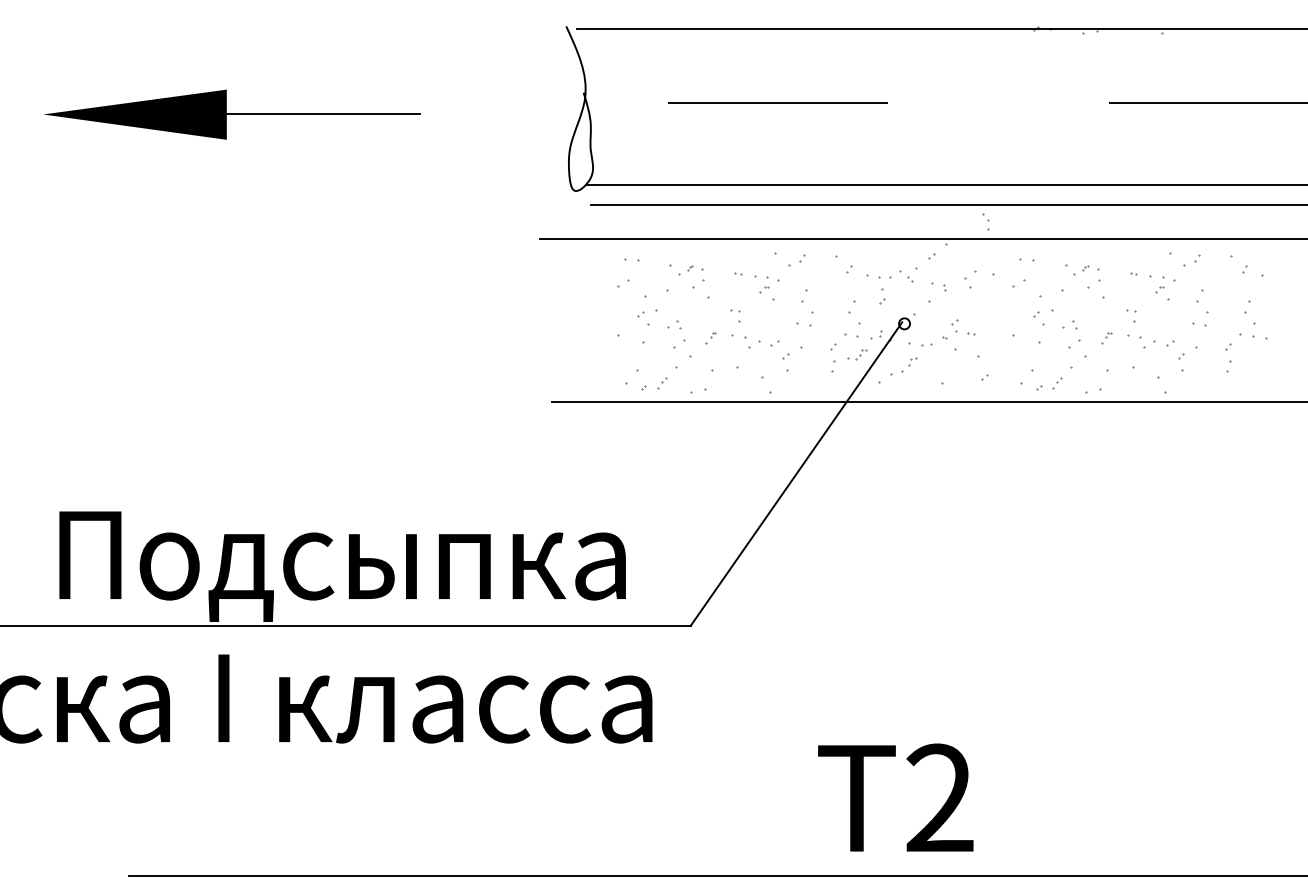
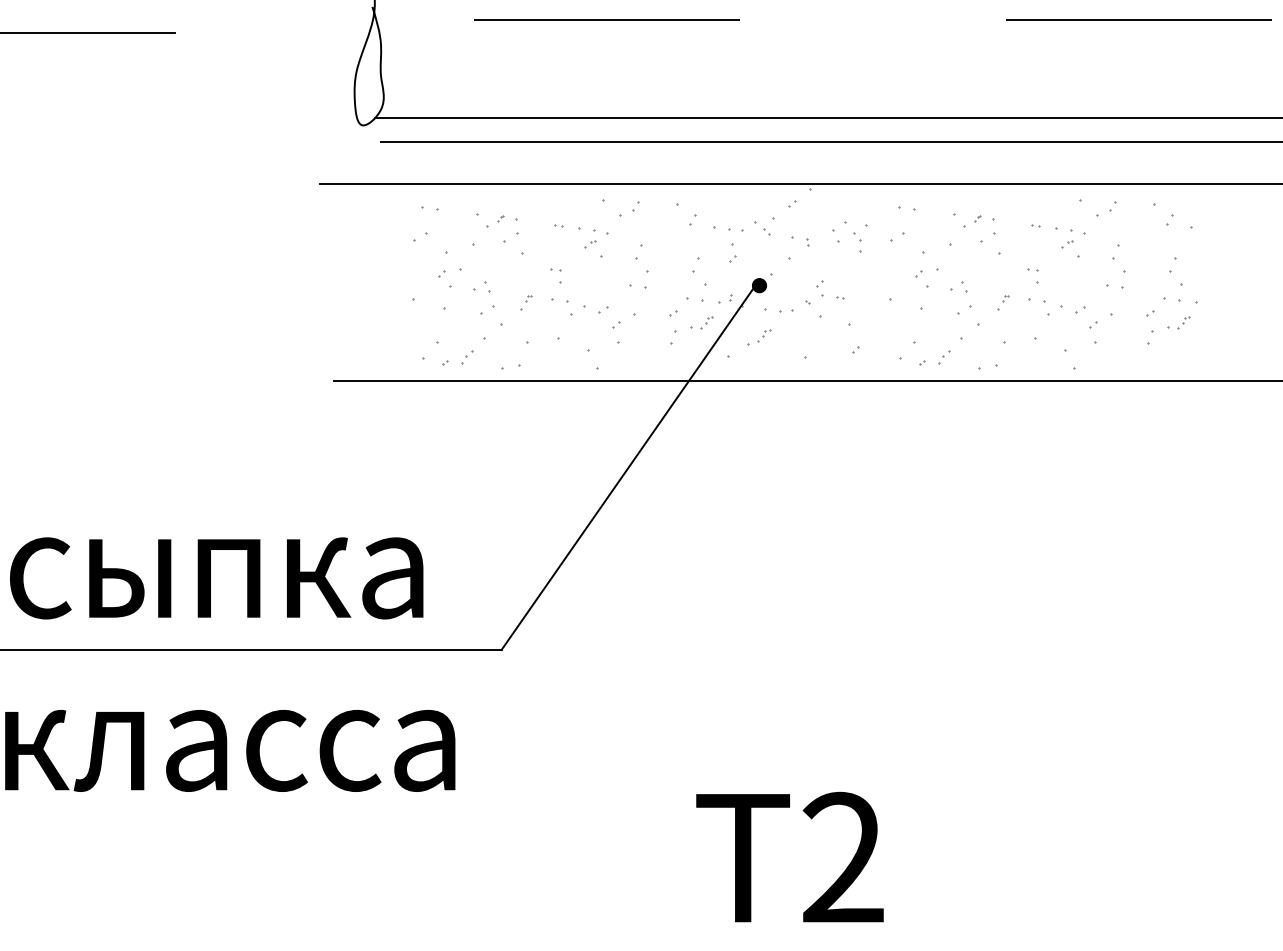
part: (985, 221) -> (857, 241), moved
fill: (904, 323) -> (759, 285), added
part: (1252, 354) -> (1179, 322), added
part: (904, 366) -> (759, 337), size x0.71
text: (895, 797) -> (789, 857), moved

